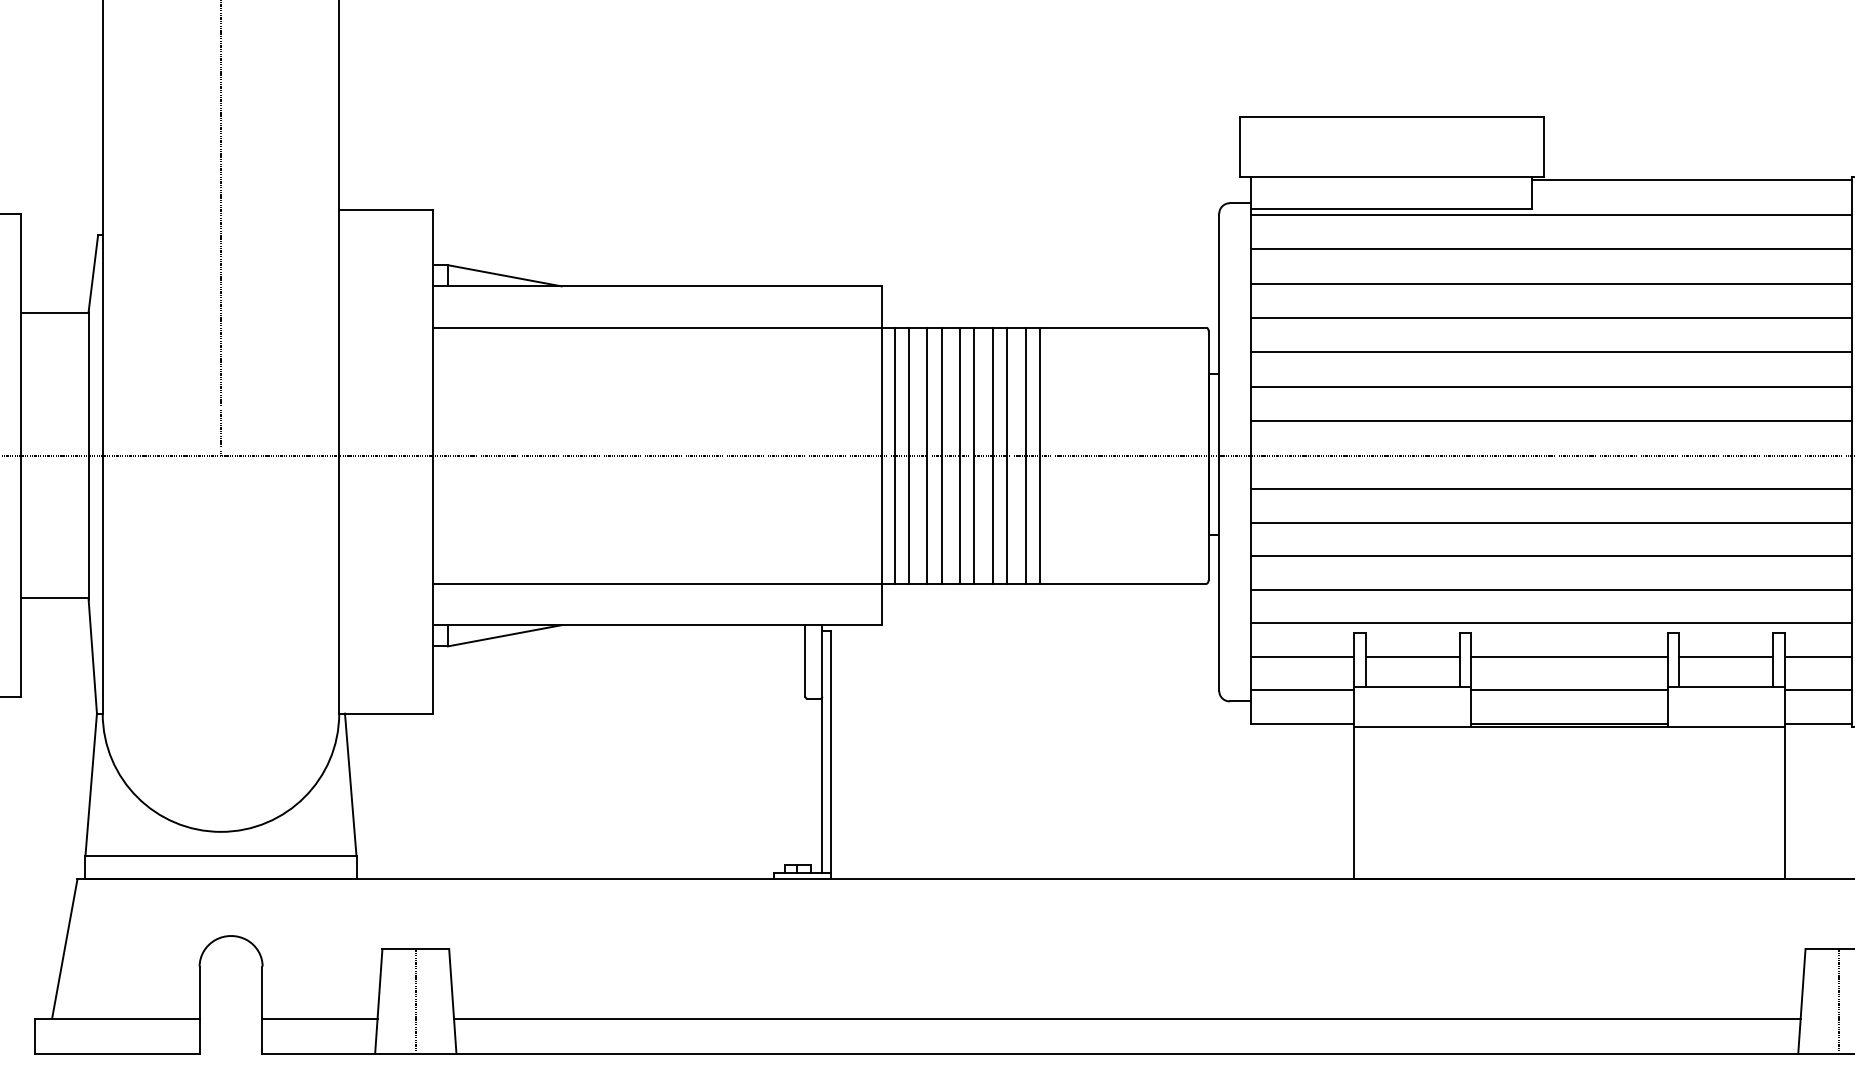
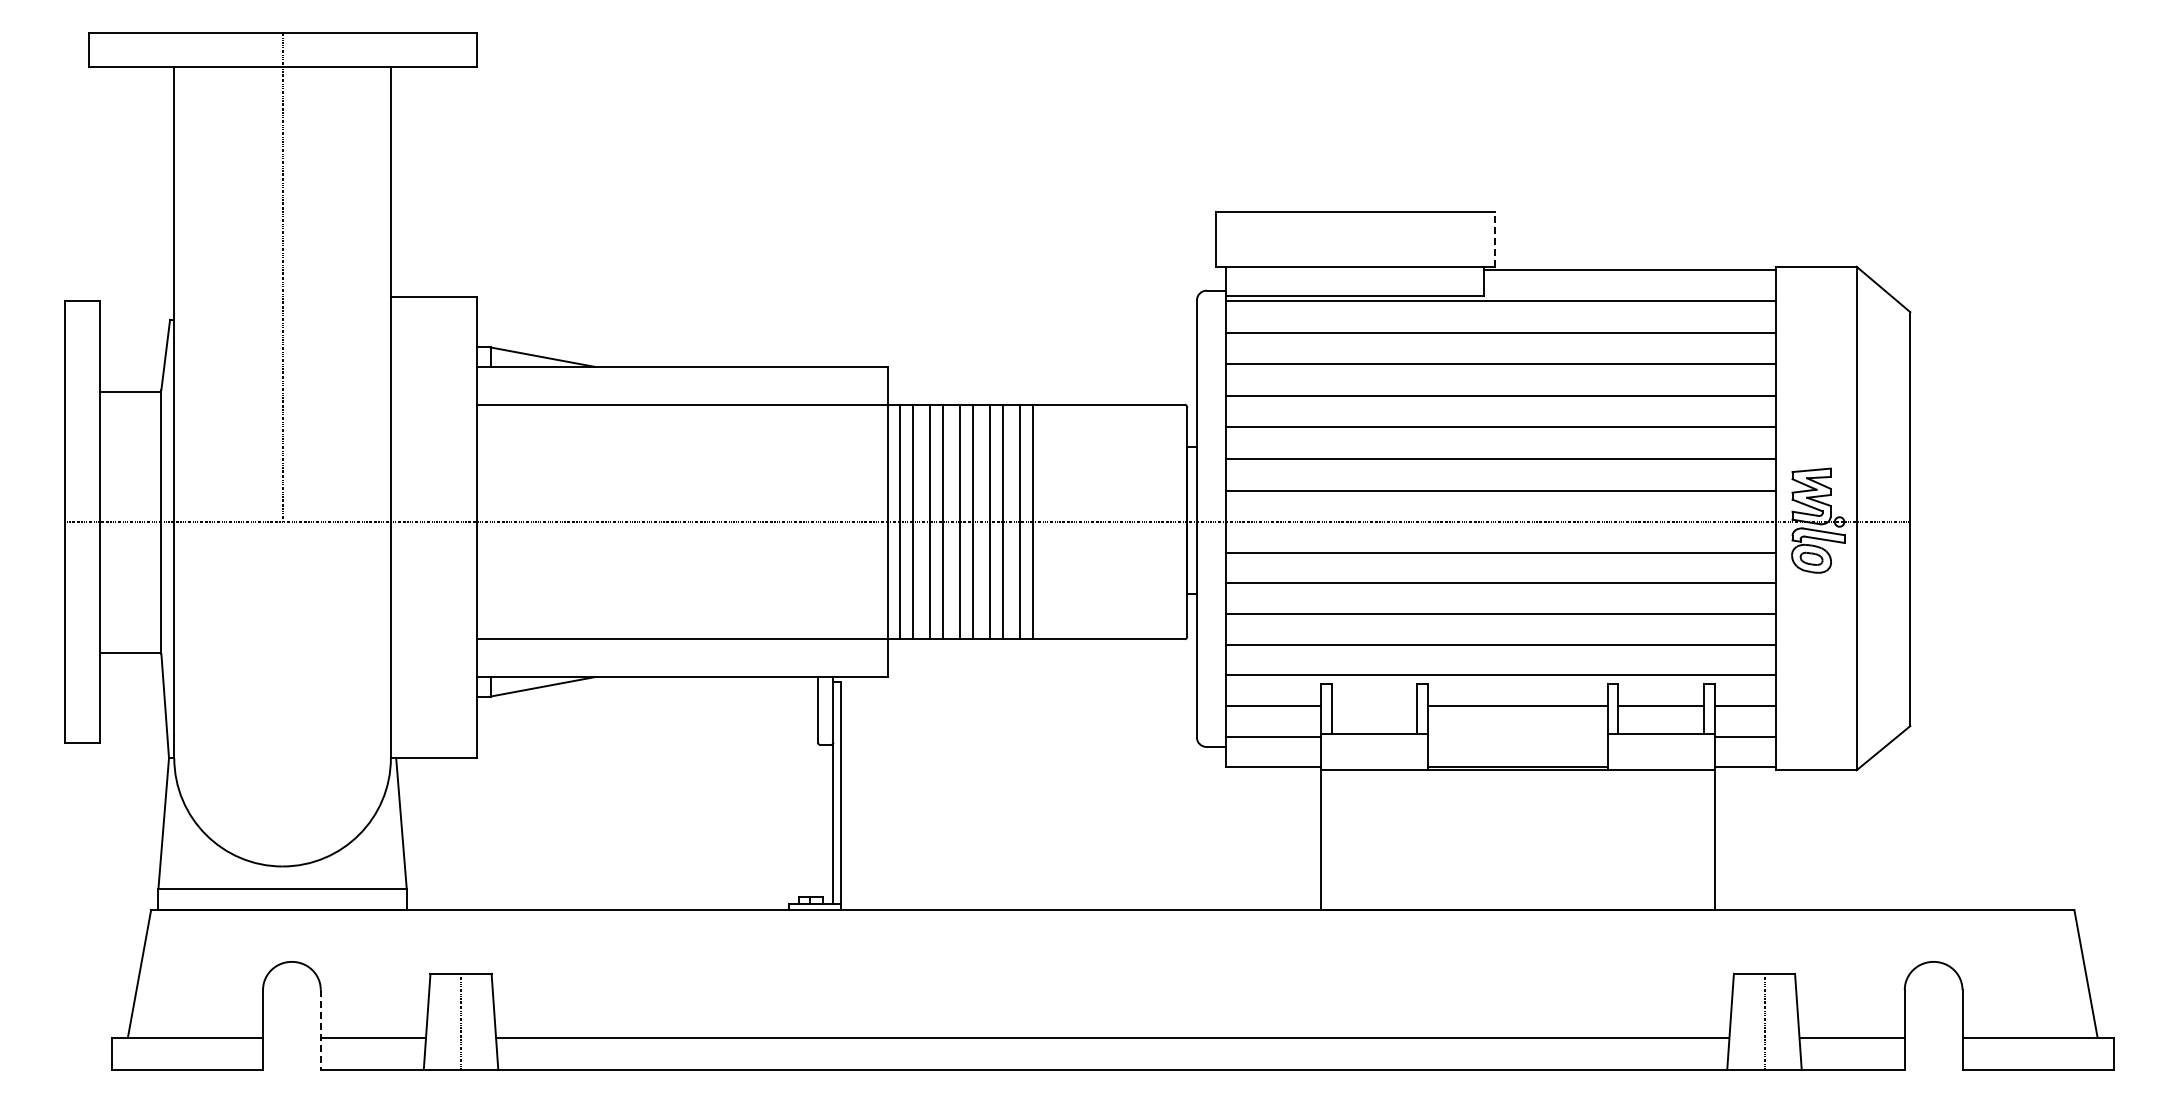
line: (1544, 147) -> (1494, 239), solid -> dashed
line: (1413, 657) -> (1374, 706), removed
line: (1569, 689) -> (1517, 736), removed
line: (262, 1009) -> (320, 1029), solid -> dashed

